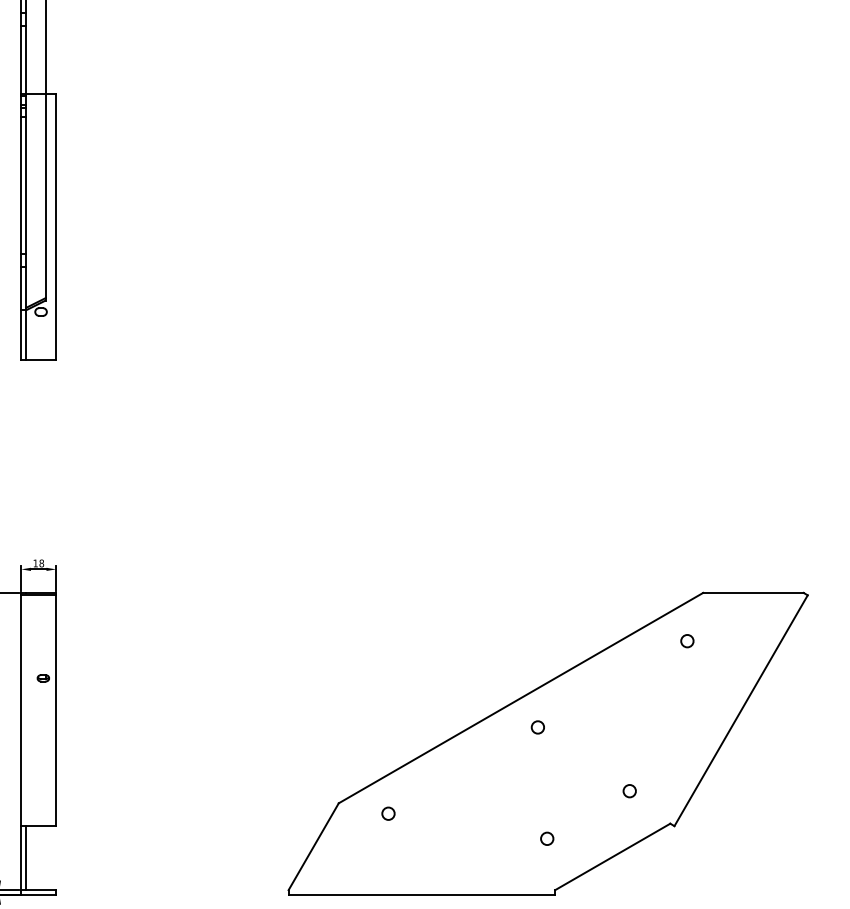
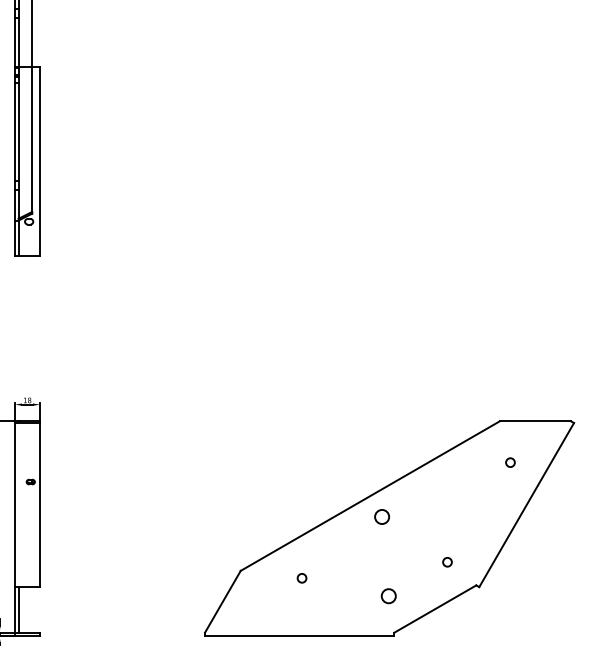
circle: (687, 640) -> (510, 462), moved
circle: (538, 726) -> (382, 516), size x1.6
circle: (387, 814) -> (301, 578), moved
circle: (546, 837) -> (388, 595), size x1.6

